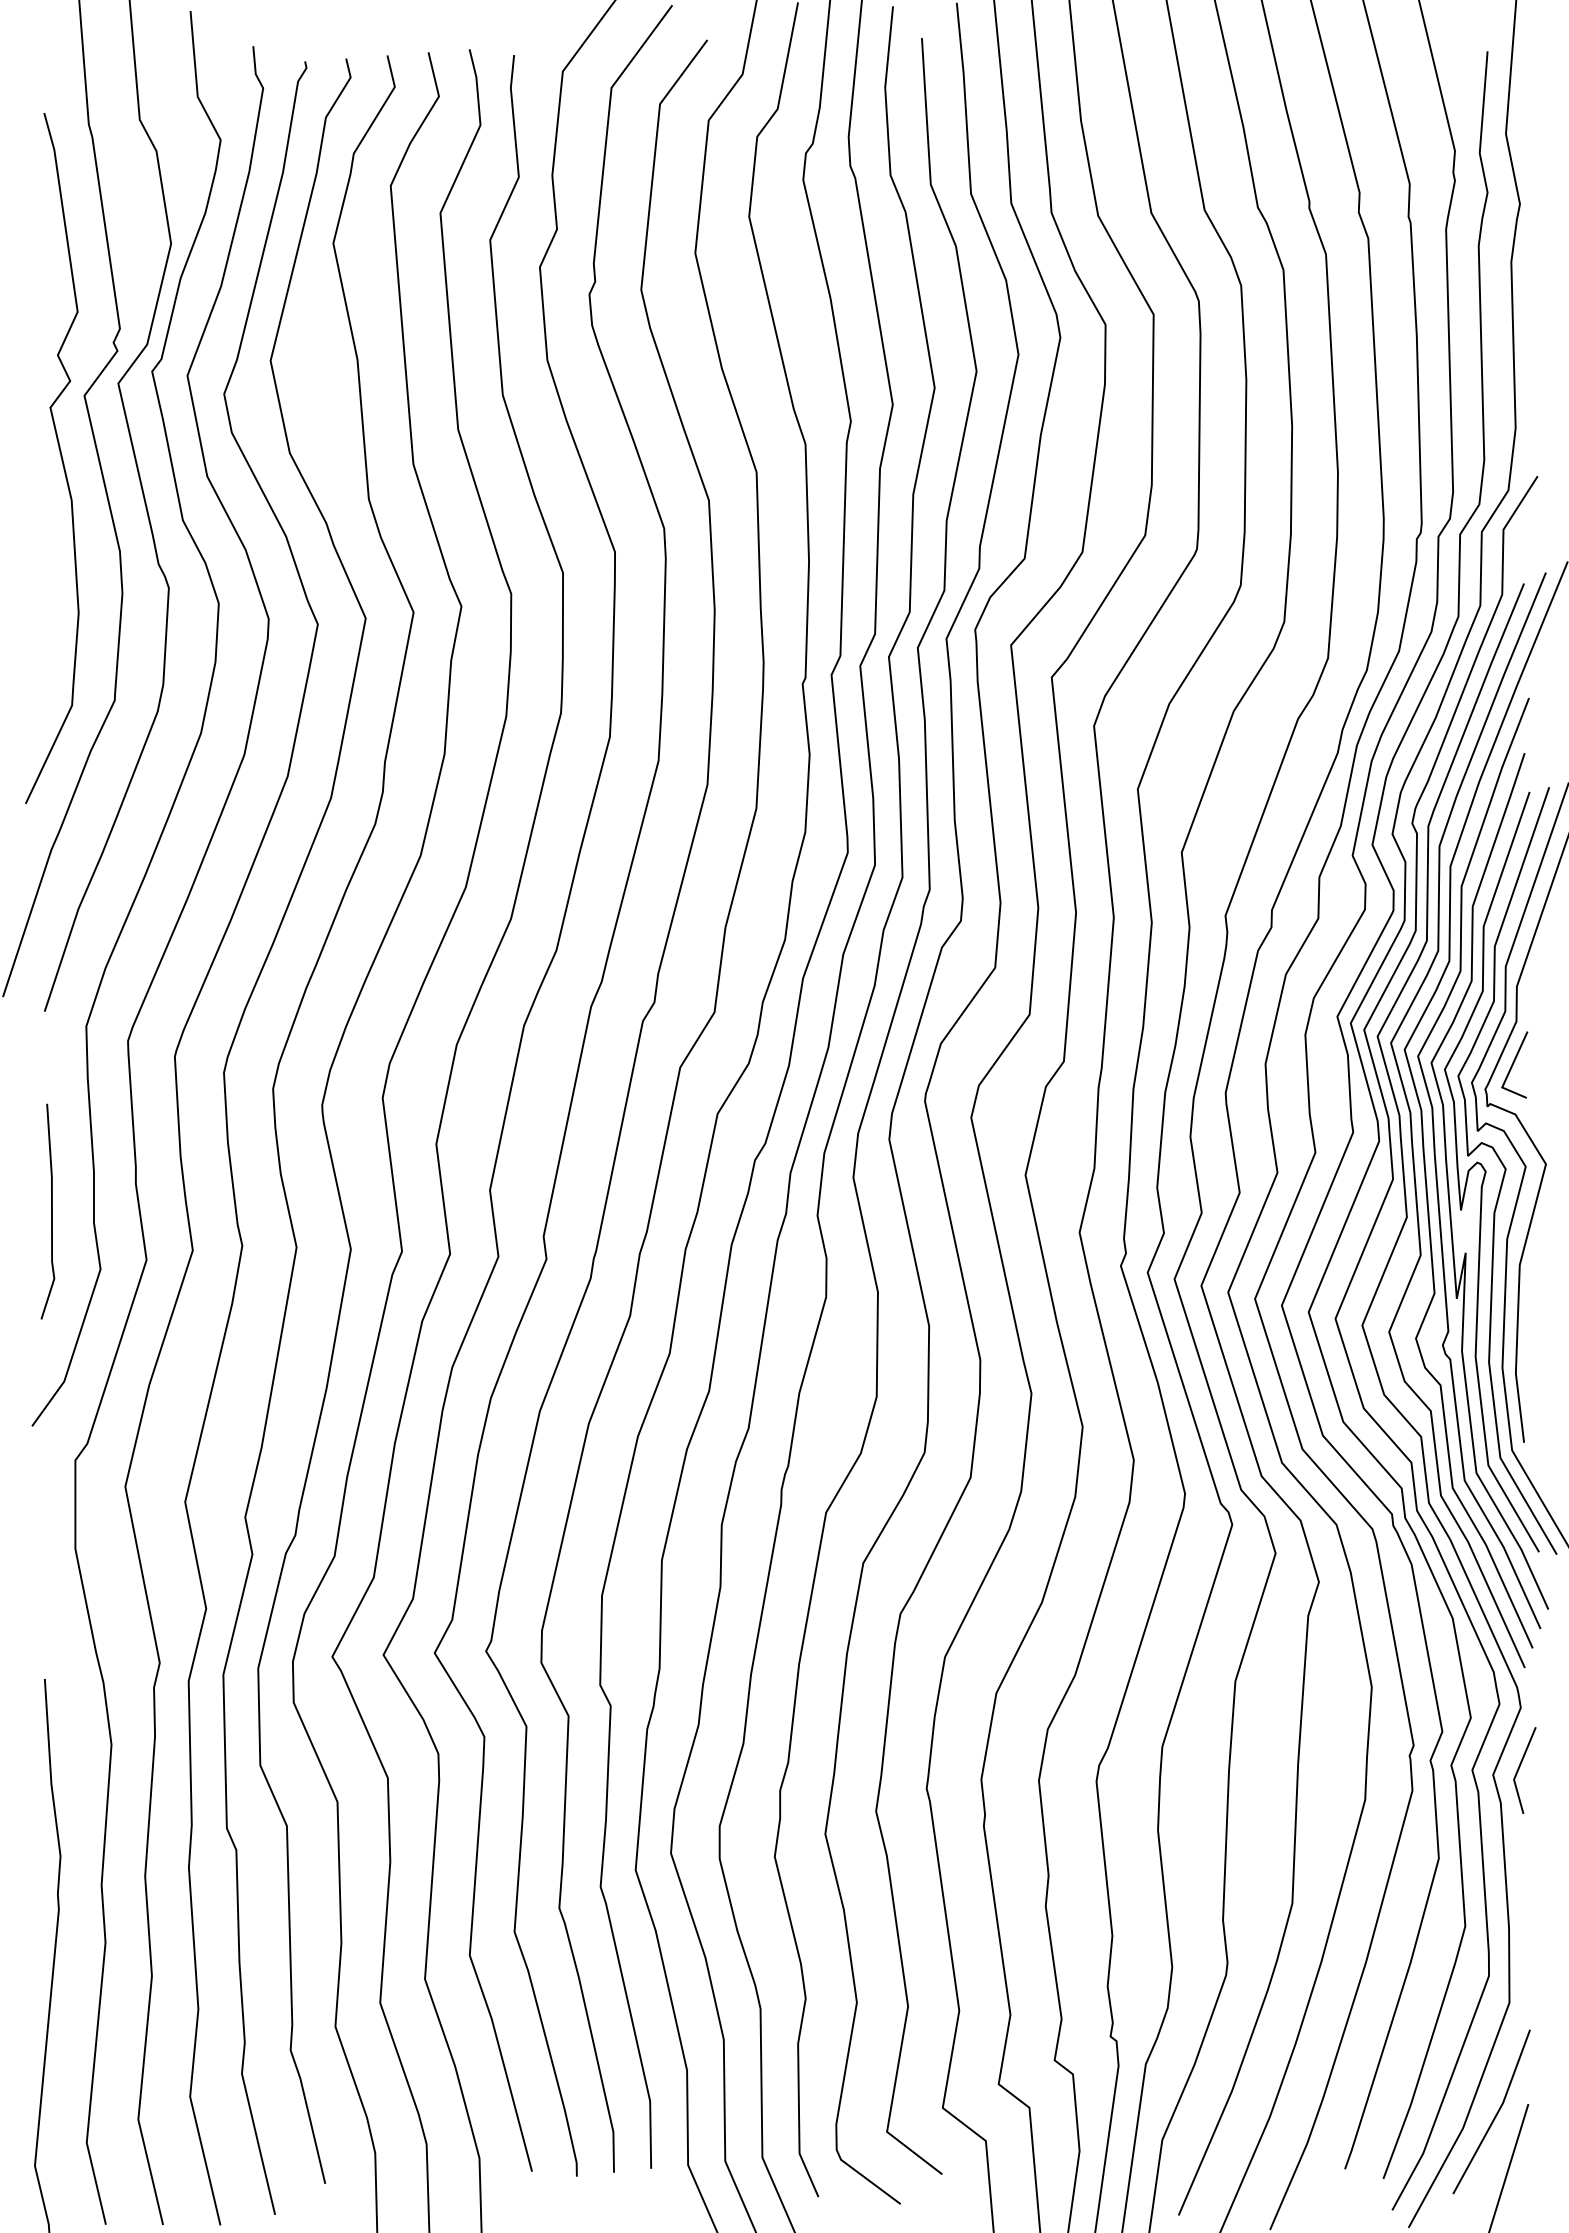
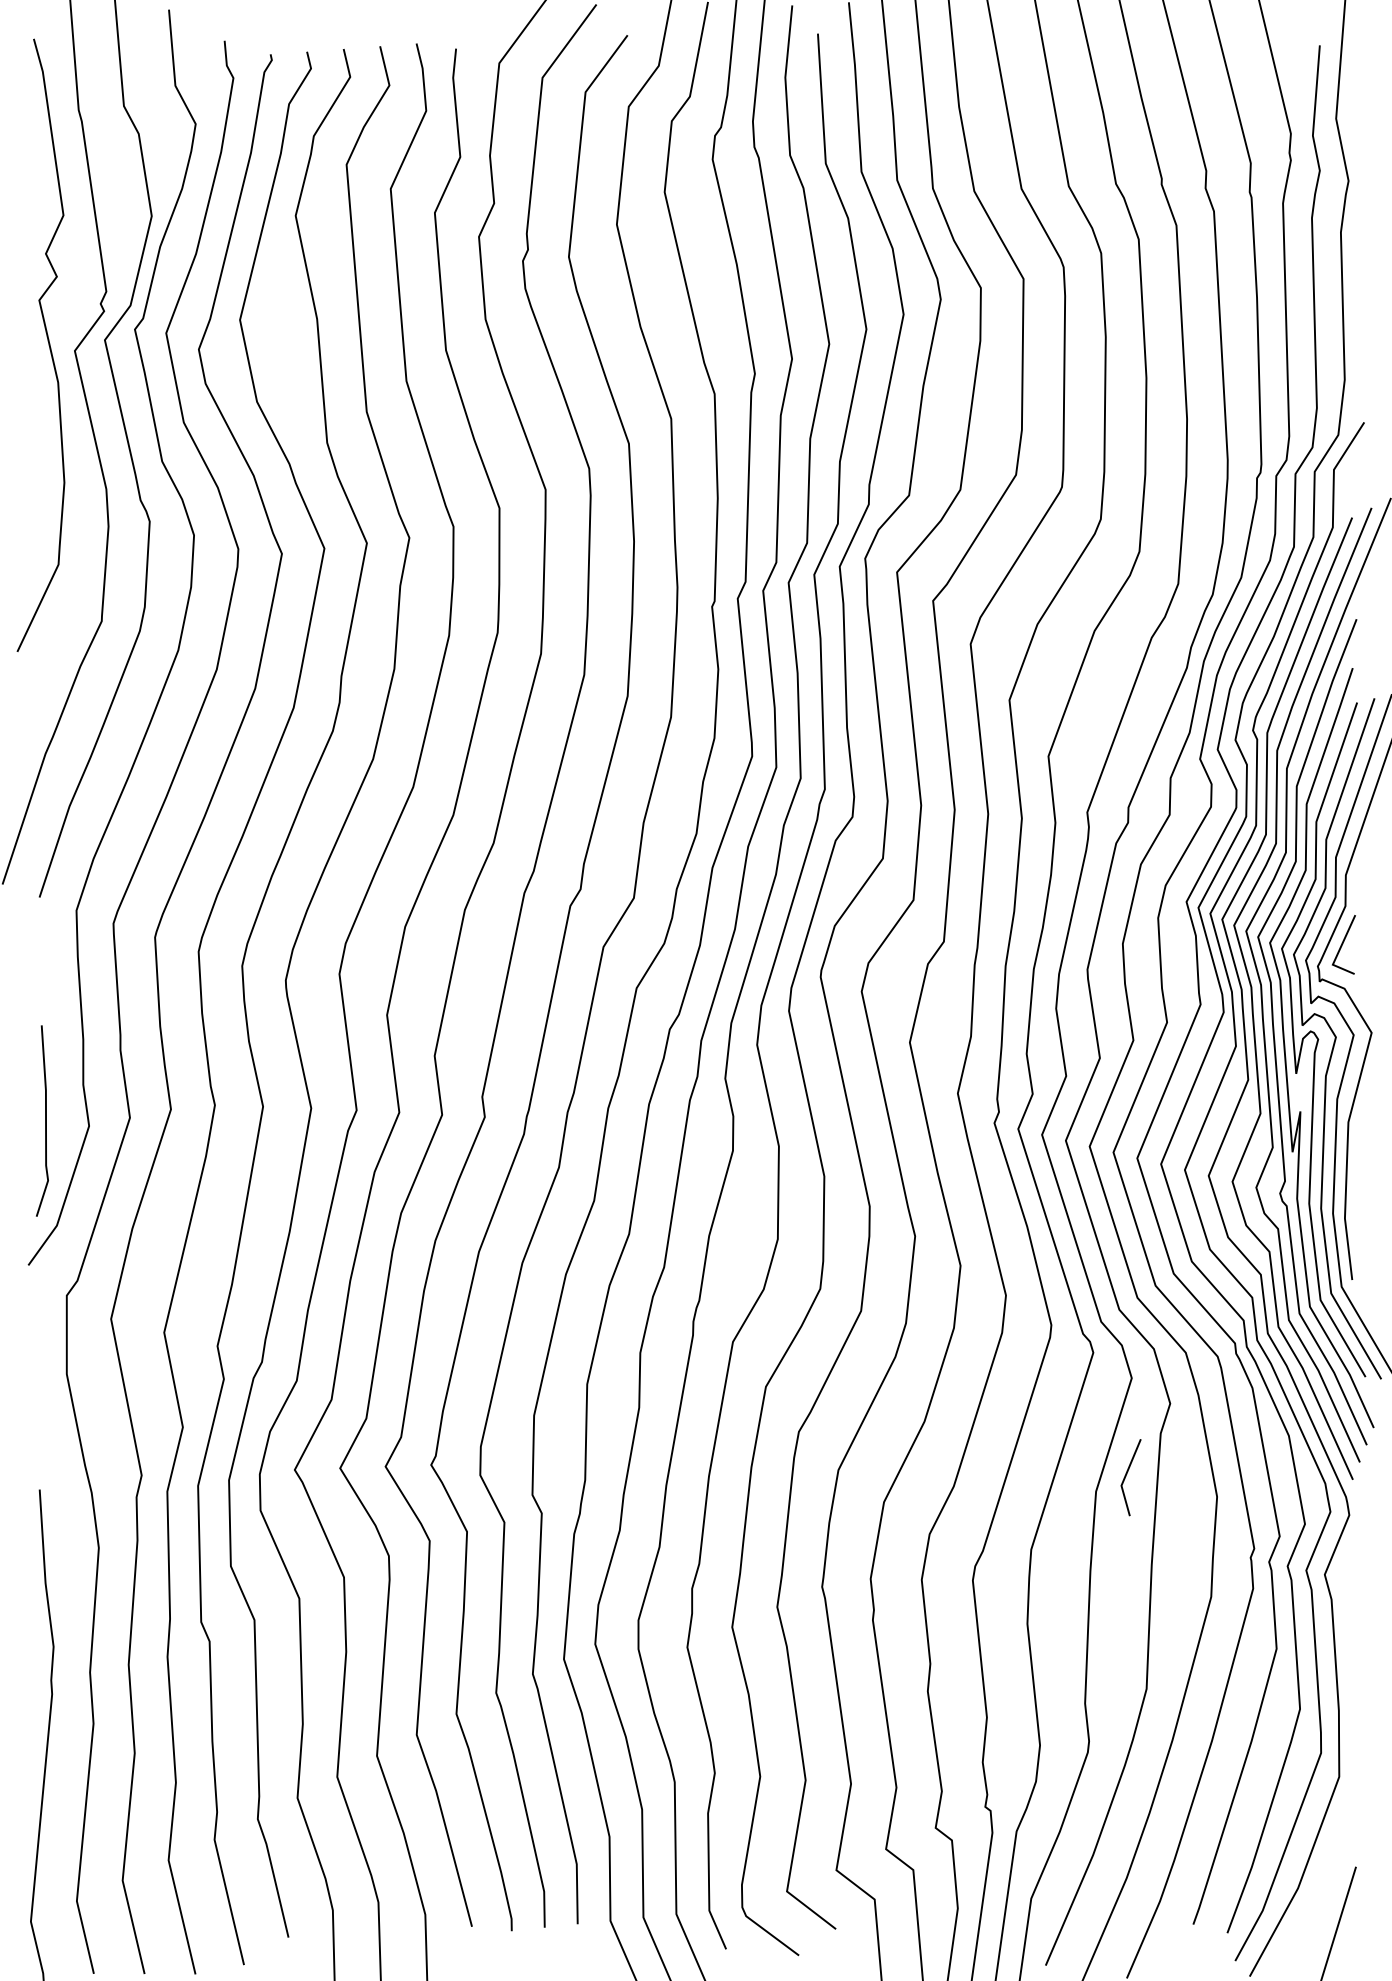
curve: (60, 456) -> (48, 343), moved
line: (51, 1211) -> (45, 1120), moved
line: (1520, 1767) -> (1127, 1474), moved
line: (1495, 2114) -> (1326, 1876), removed

